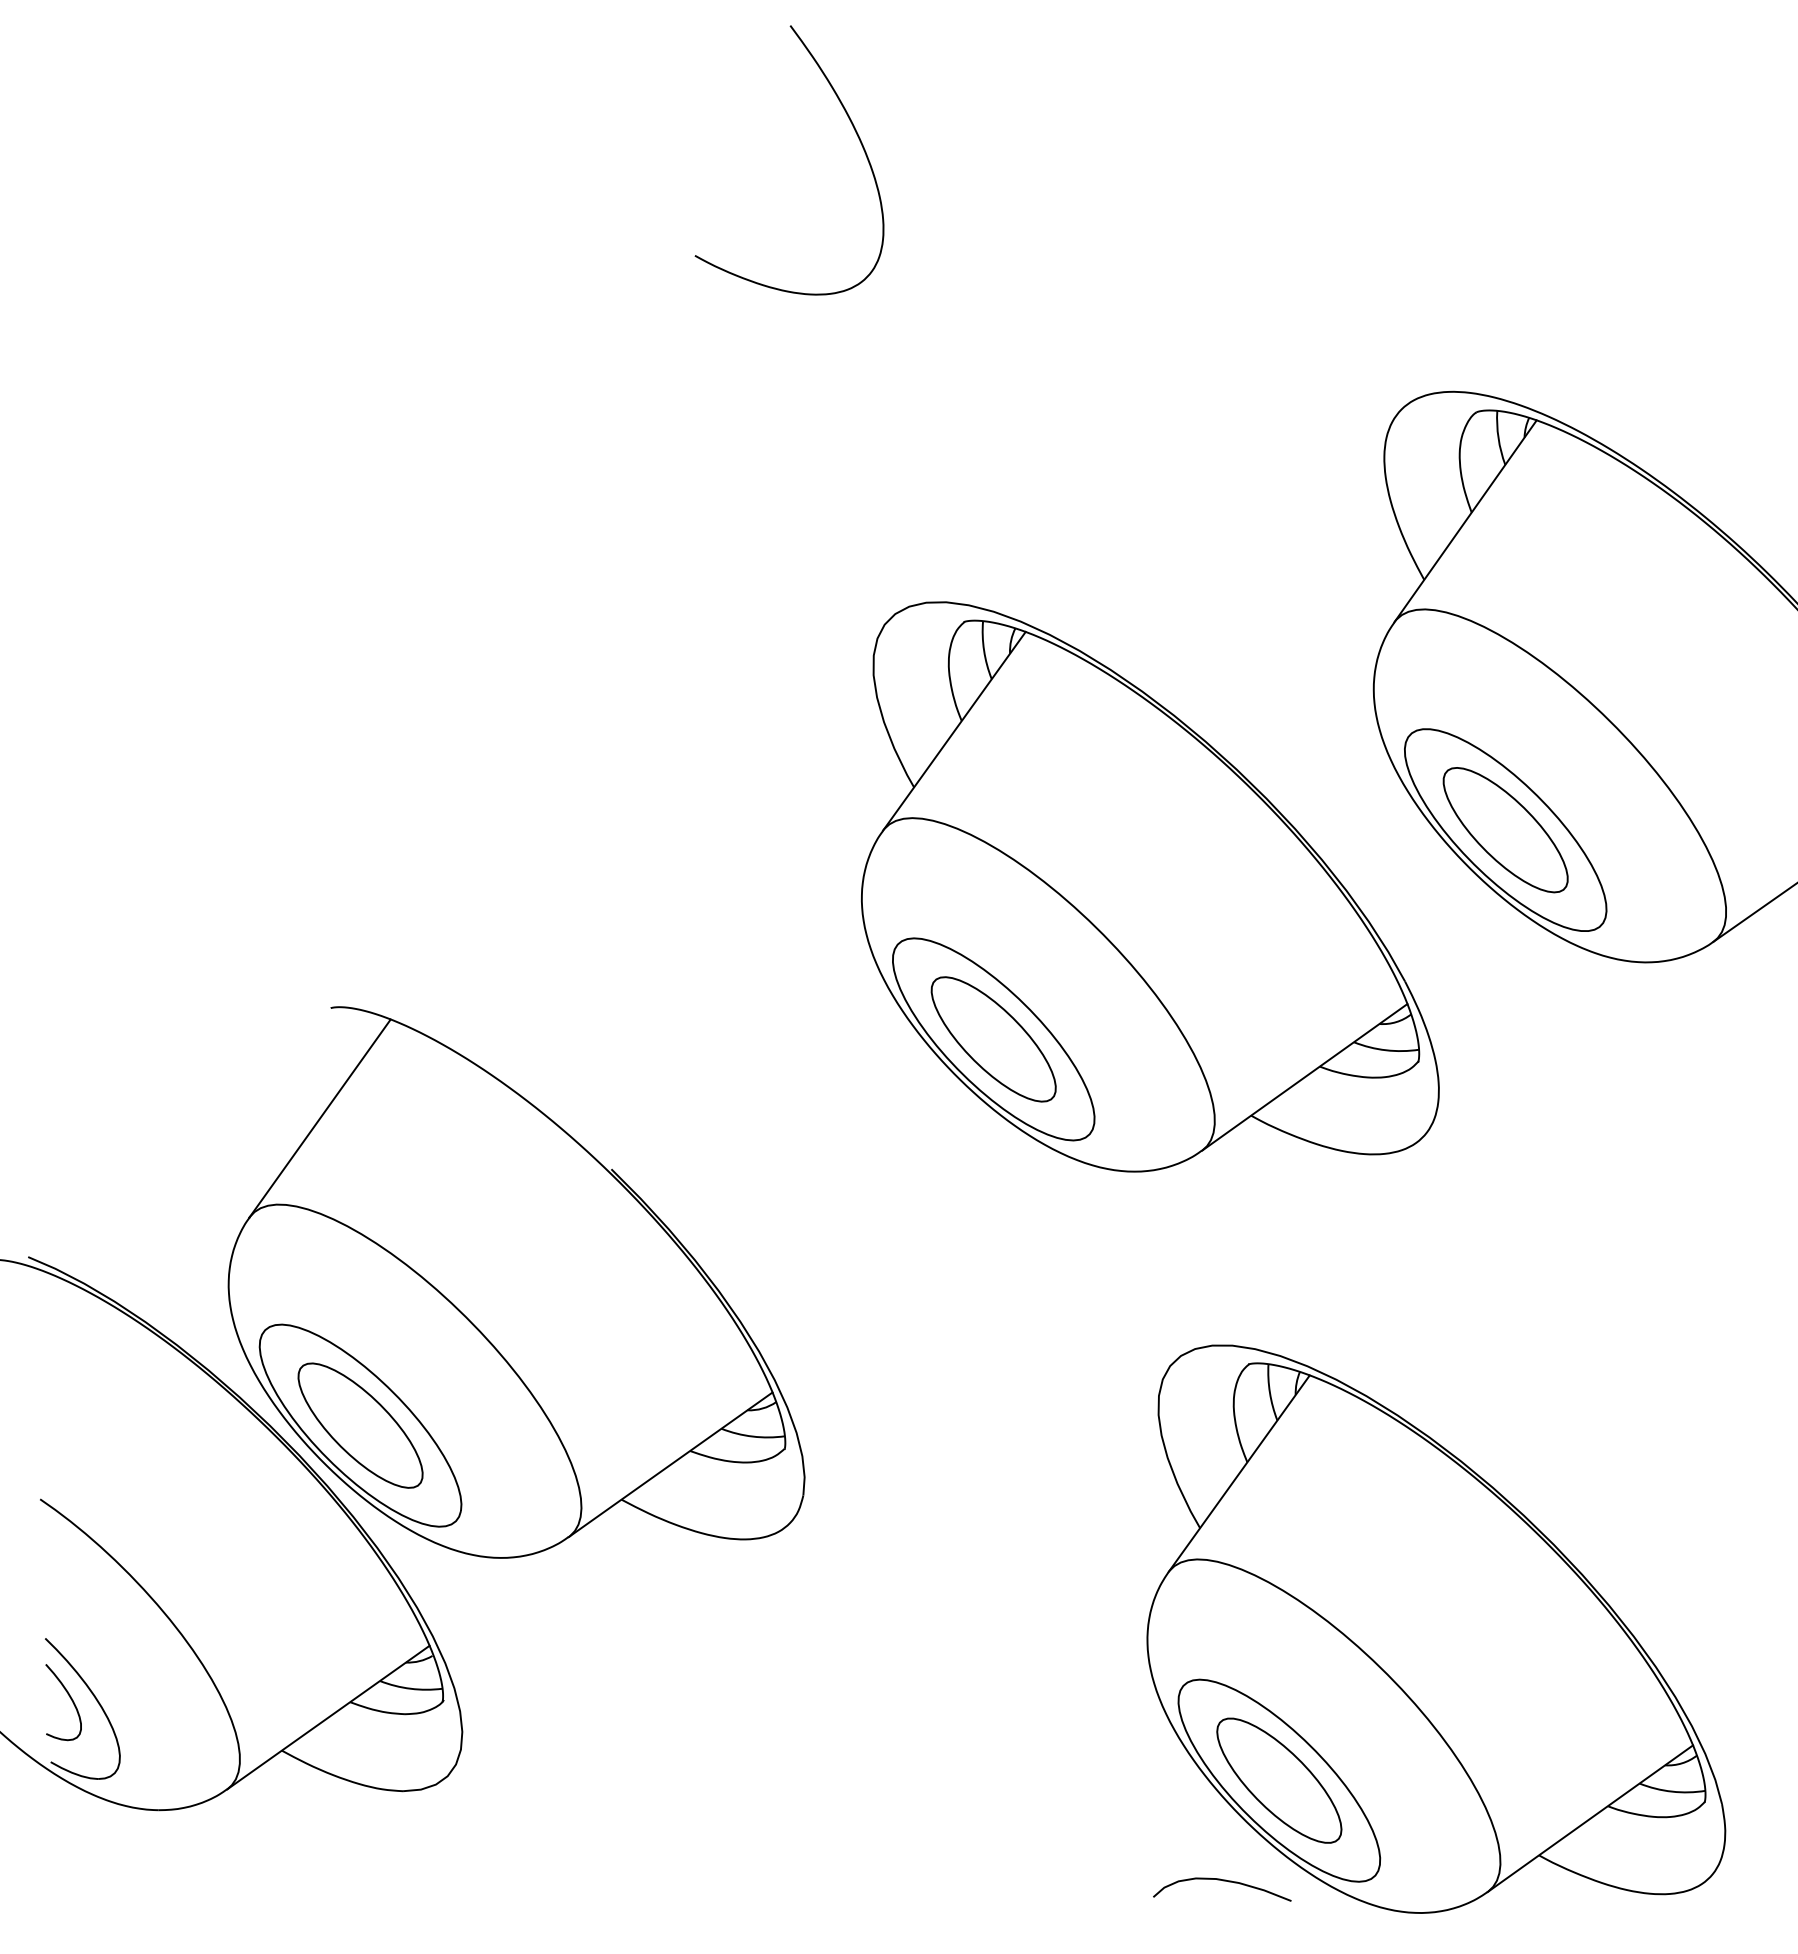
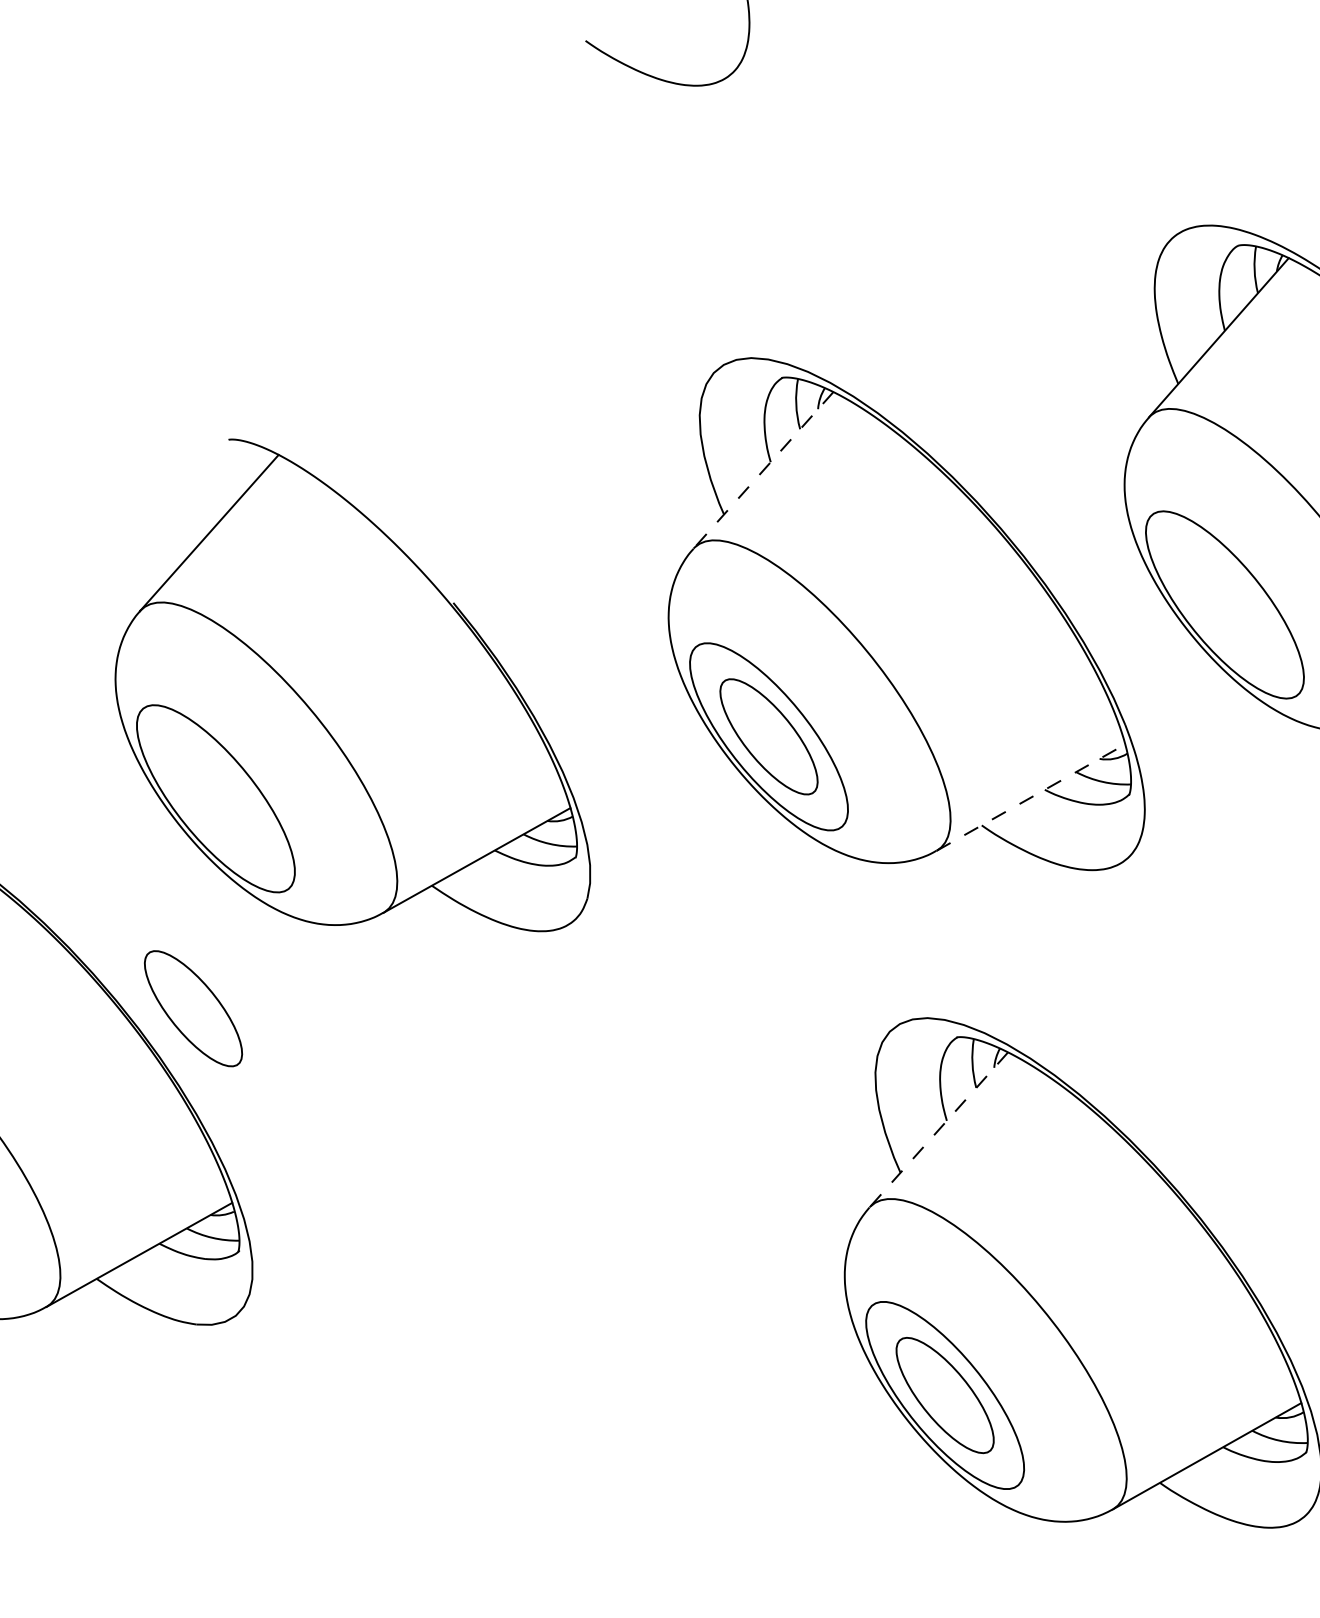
line: (954, 731) -> (763, 470), solid -> dashed
part: (1505, 830) -> (1224, 605), removed
line: (1305, 1077) -> (1031, 797), solid -> dashed
part: (516, 1282) -> (362, 690), moved
line: (1238, 1474) -> (938, 1130), solid -> dashed
curve: (1223, 1881) -> (888, 1476), removed

